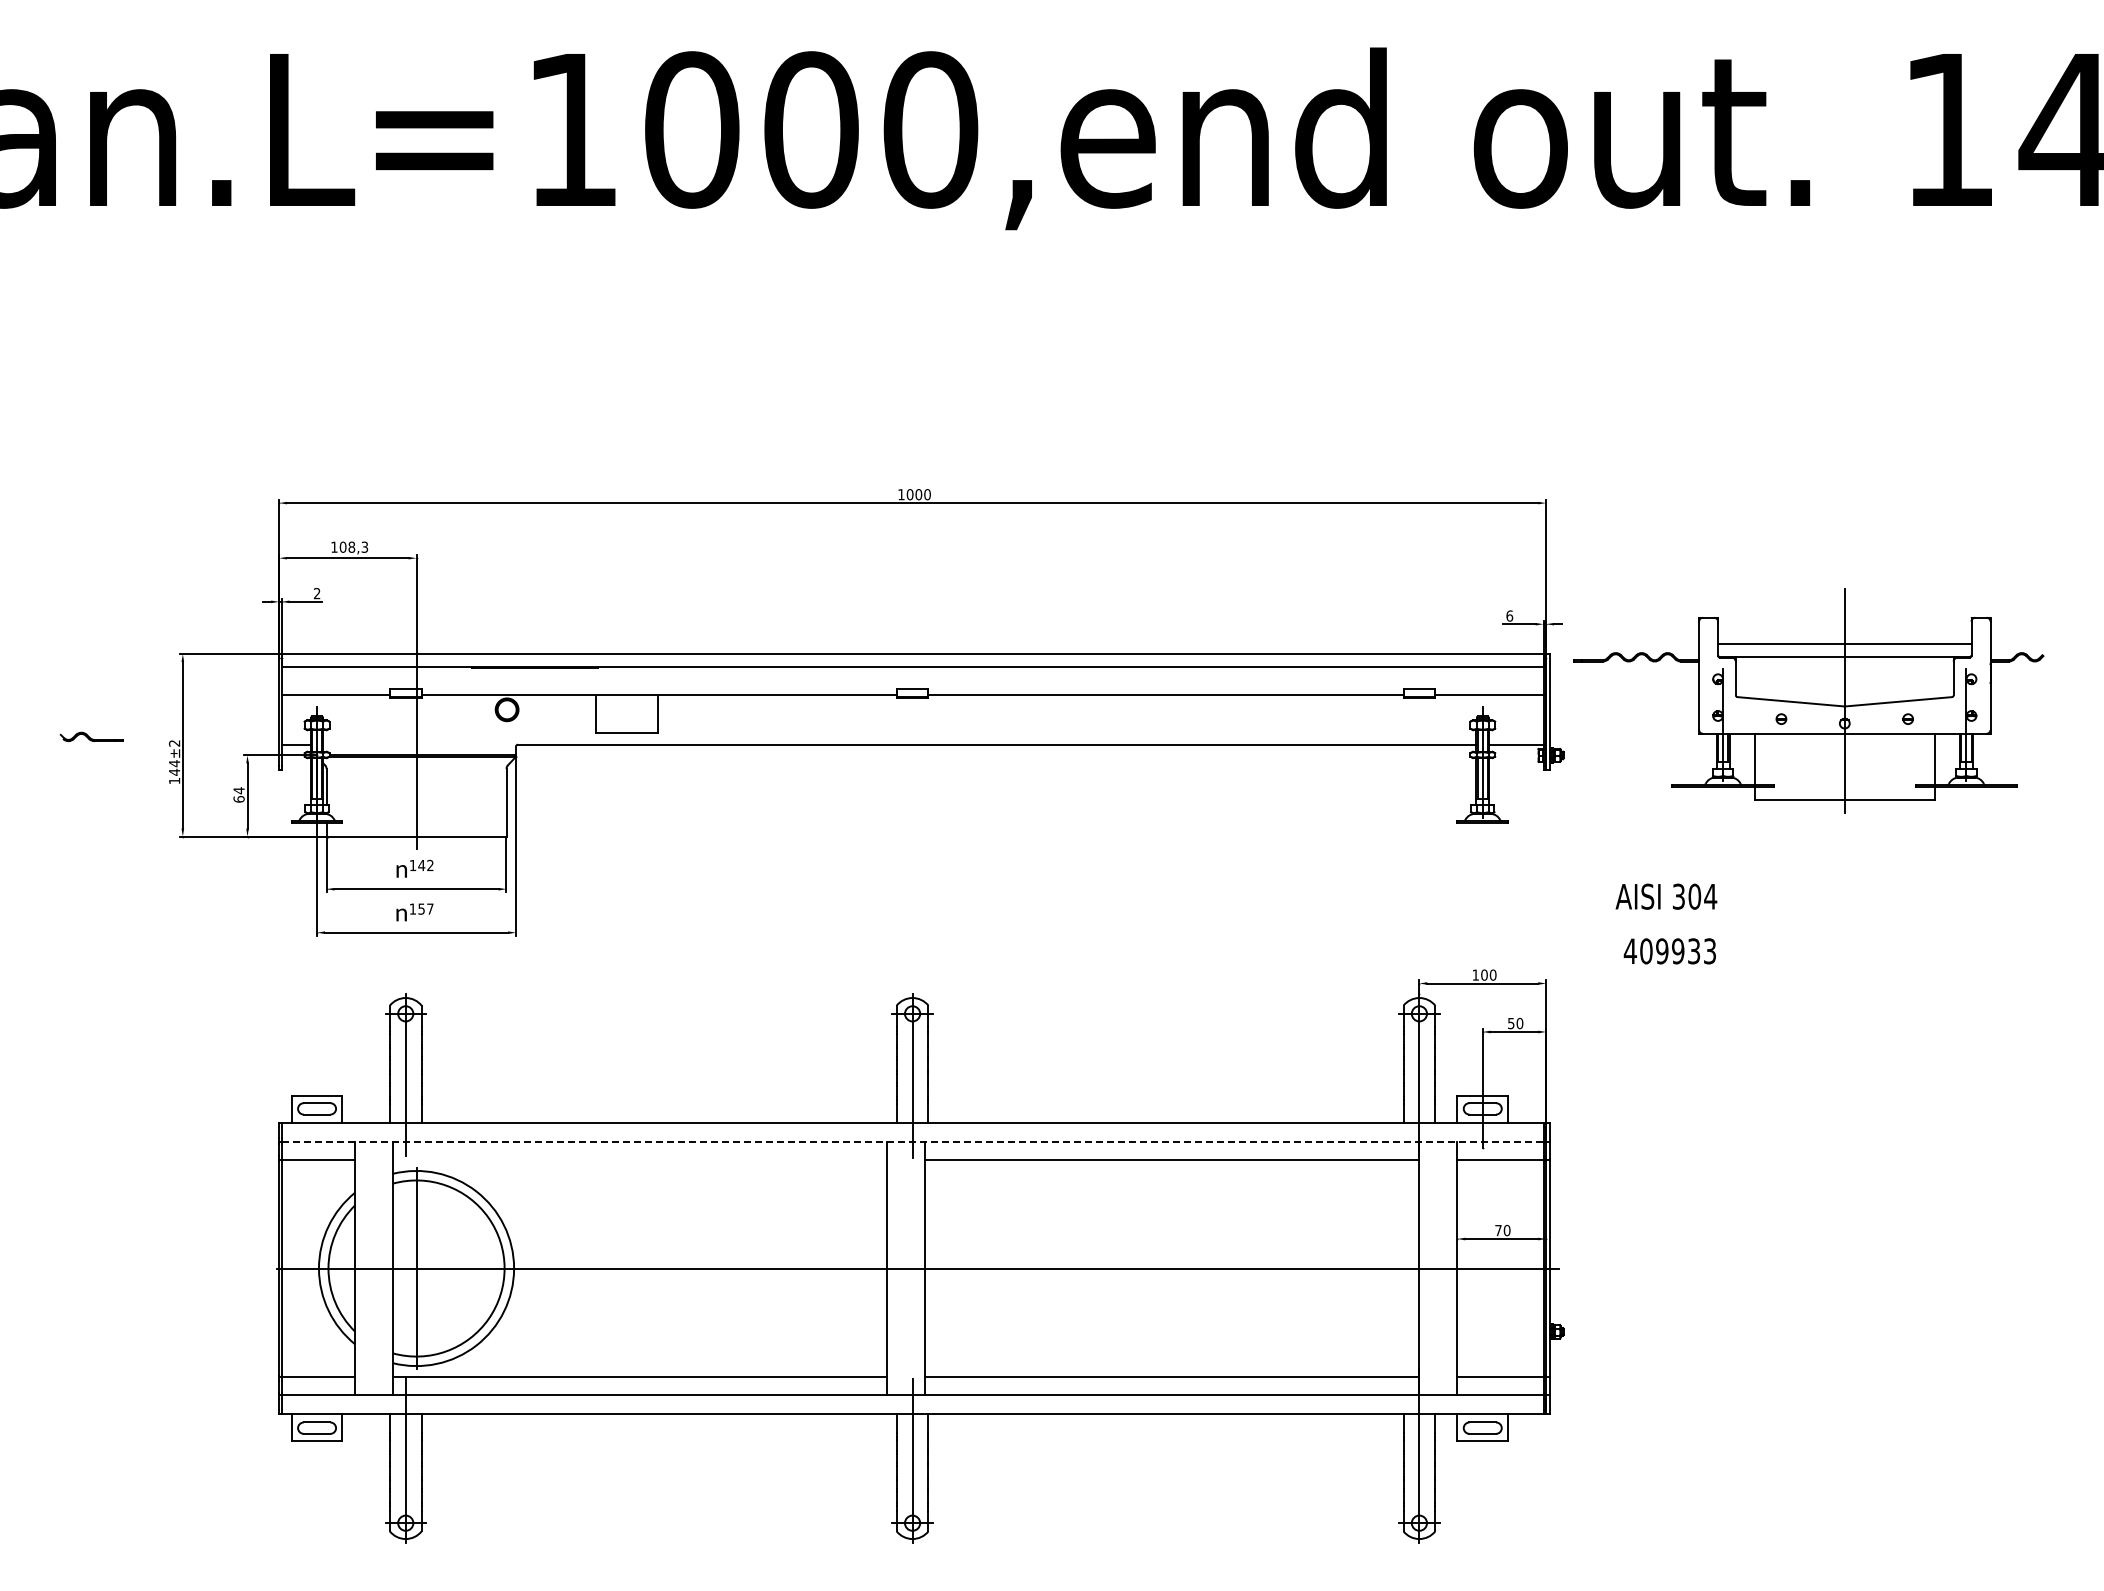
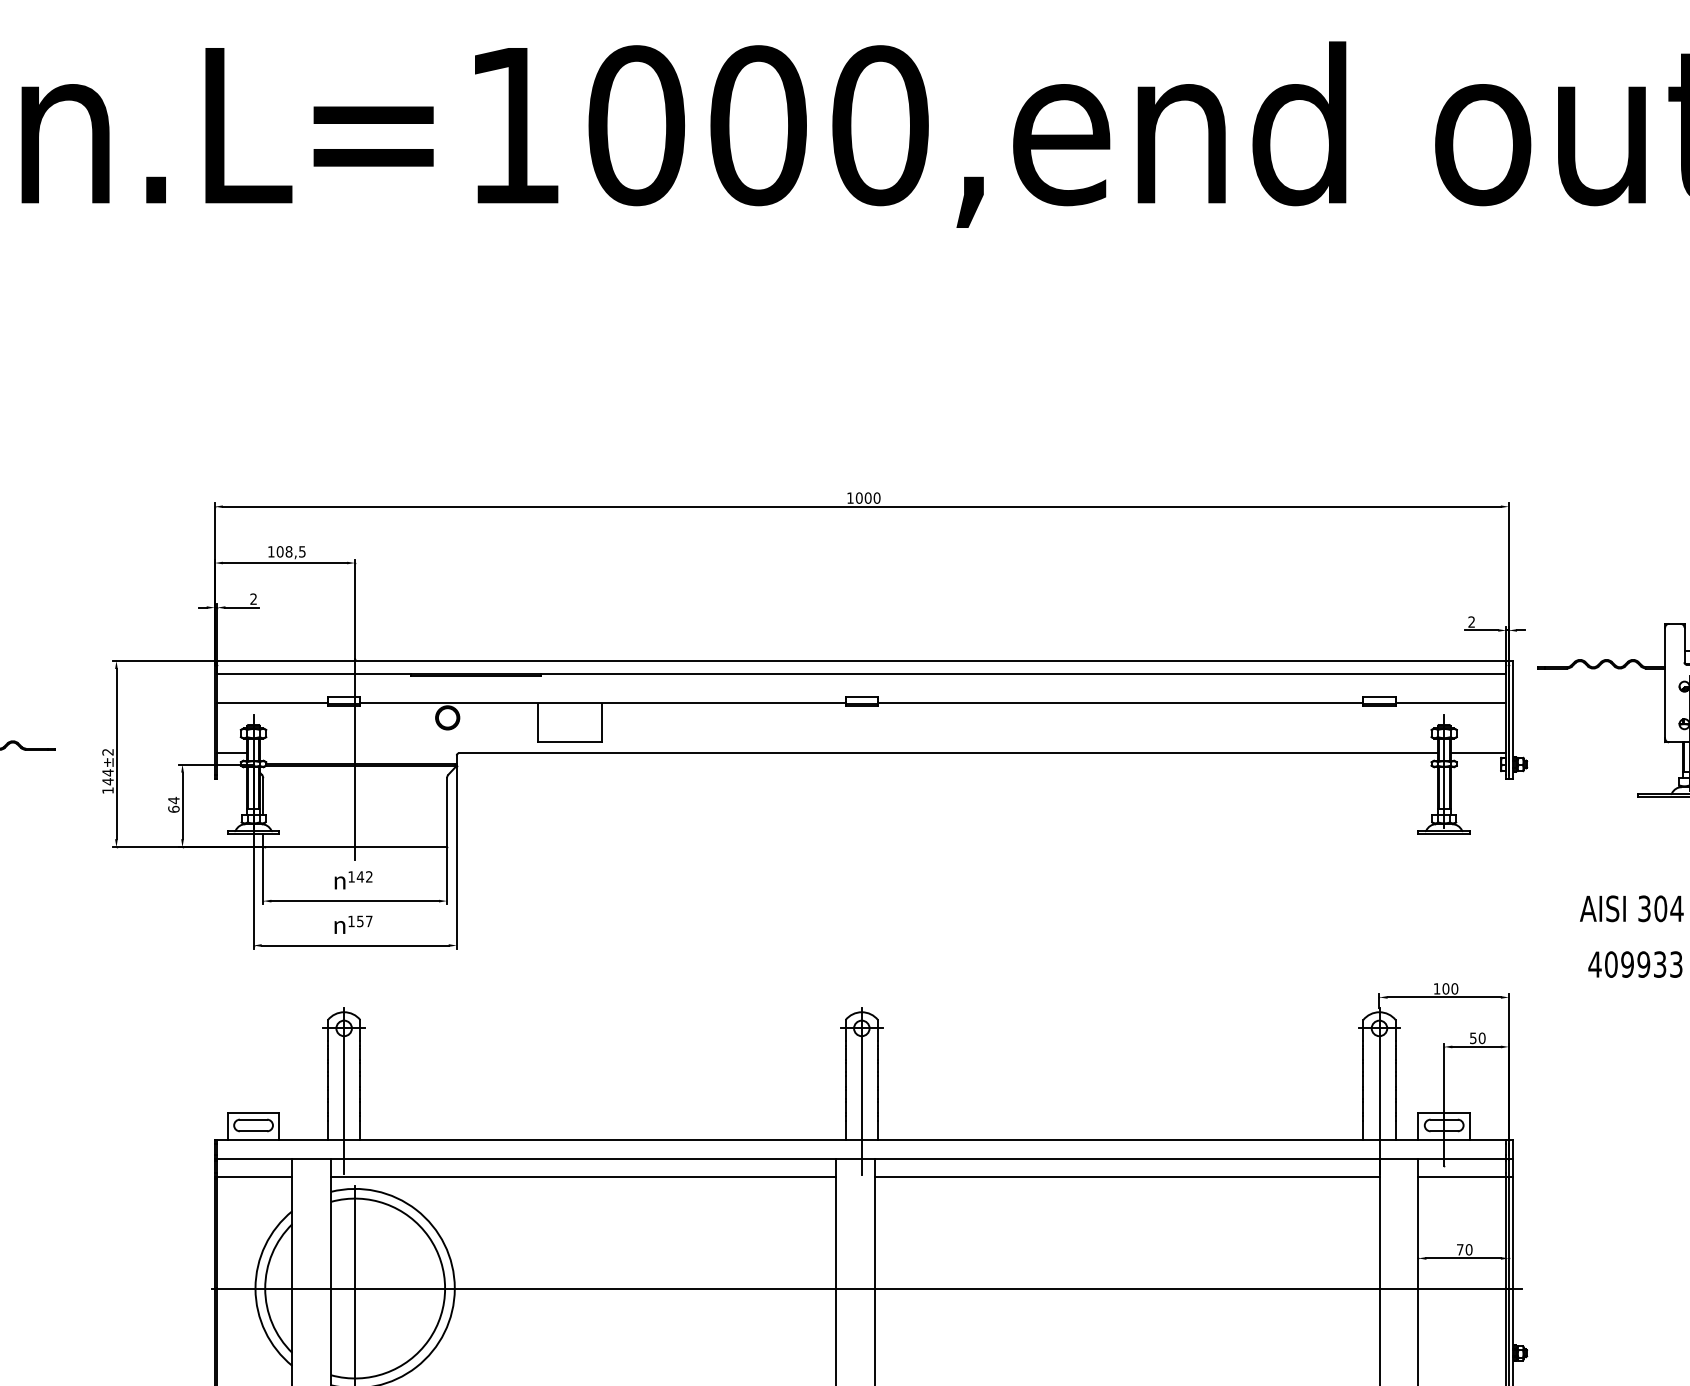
text: (364, 546) -> (302, 551), 108,3 -> 108,5
text: (1509, 615) -> (1471, 621), 6 -> 2
line: (912, 1141) -> (861, 1158), dashed -> solid
line: (640, 1159) -> (583, 1177), added

